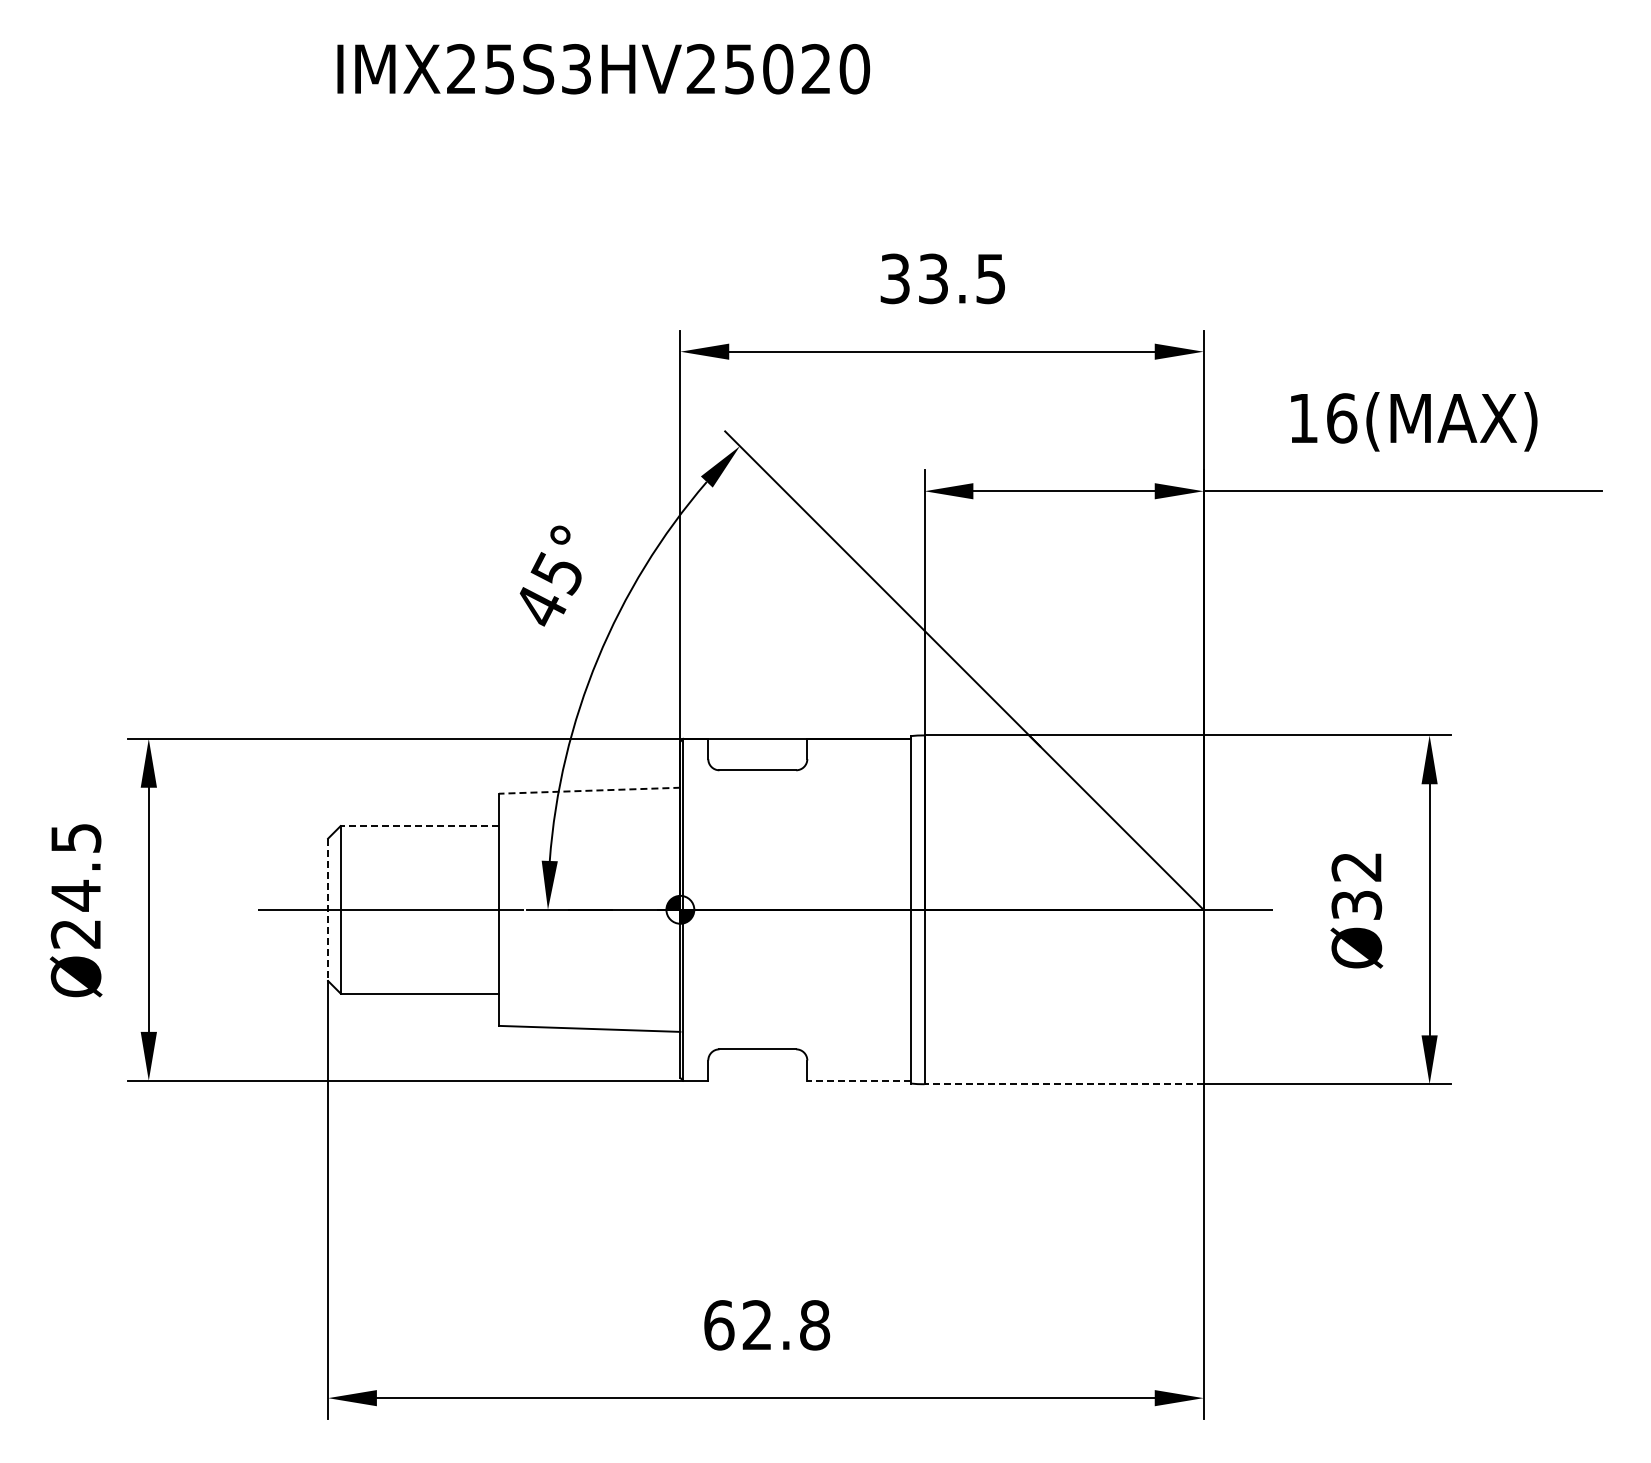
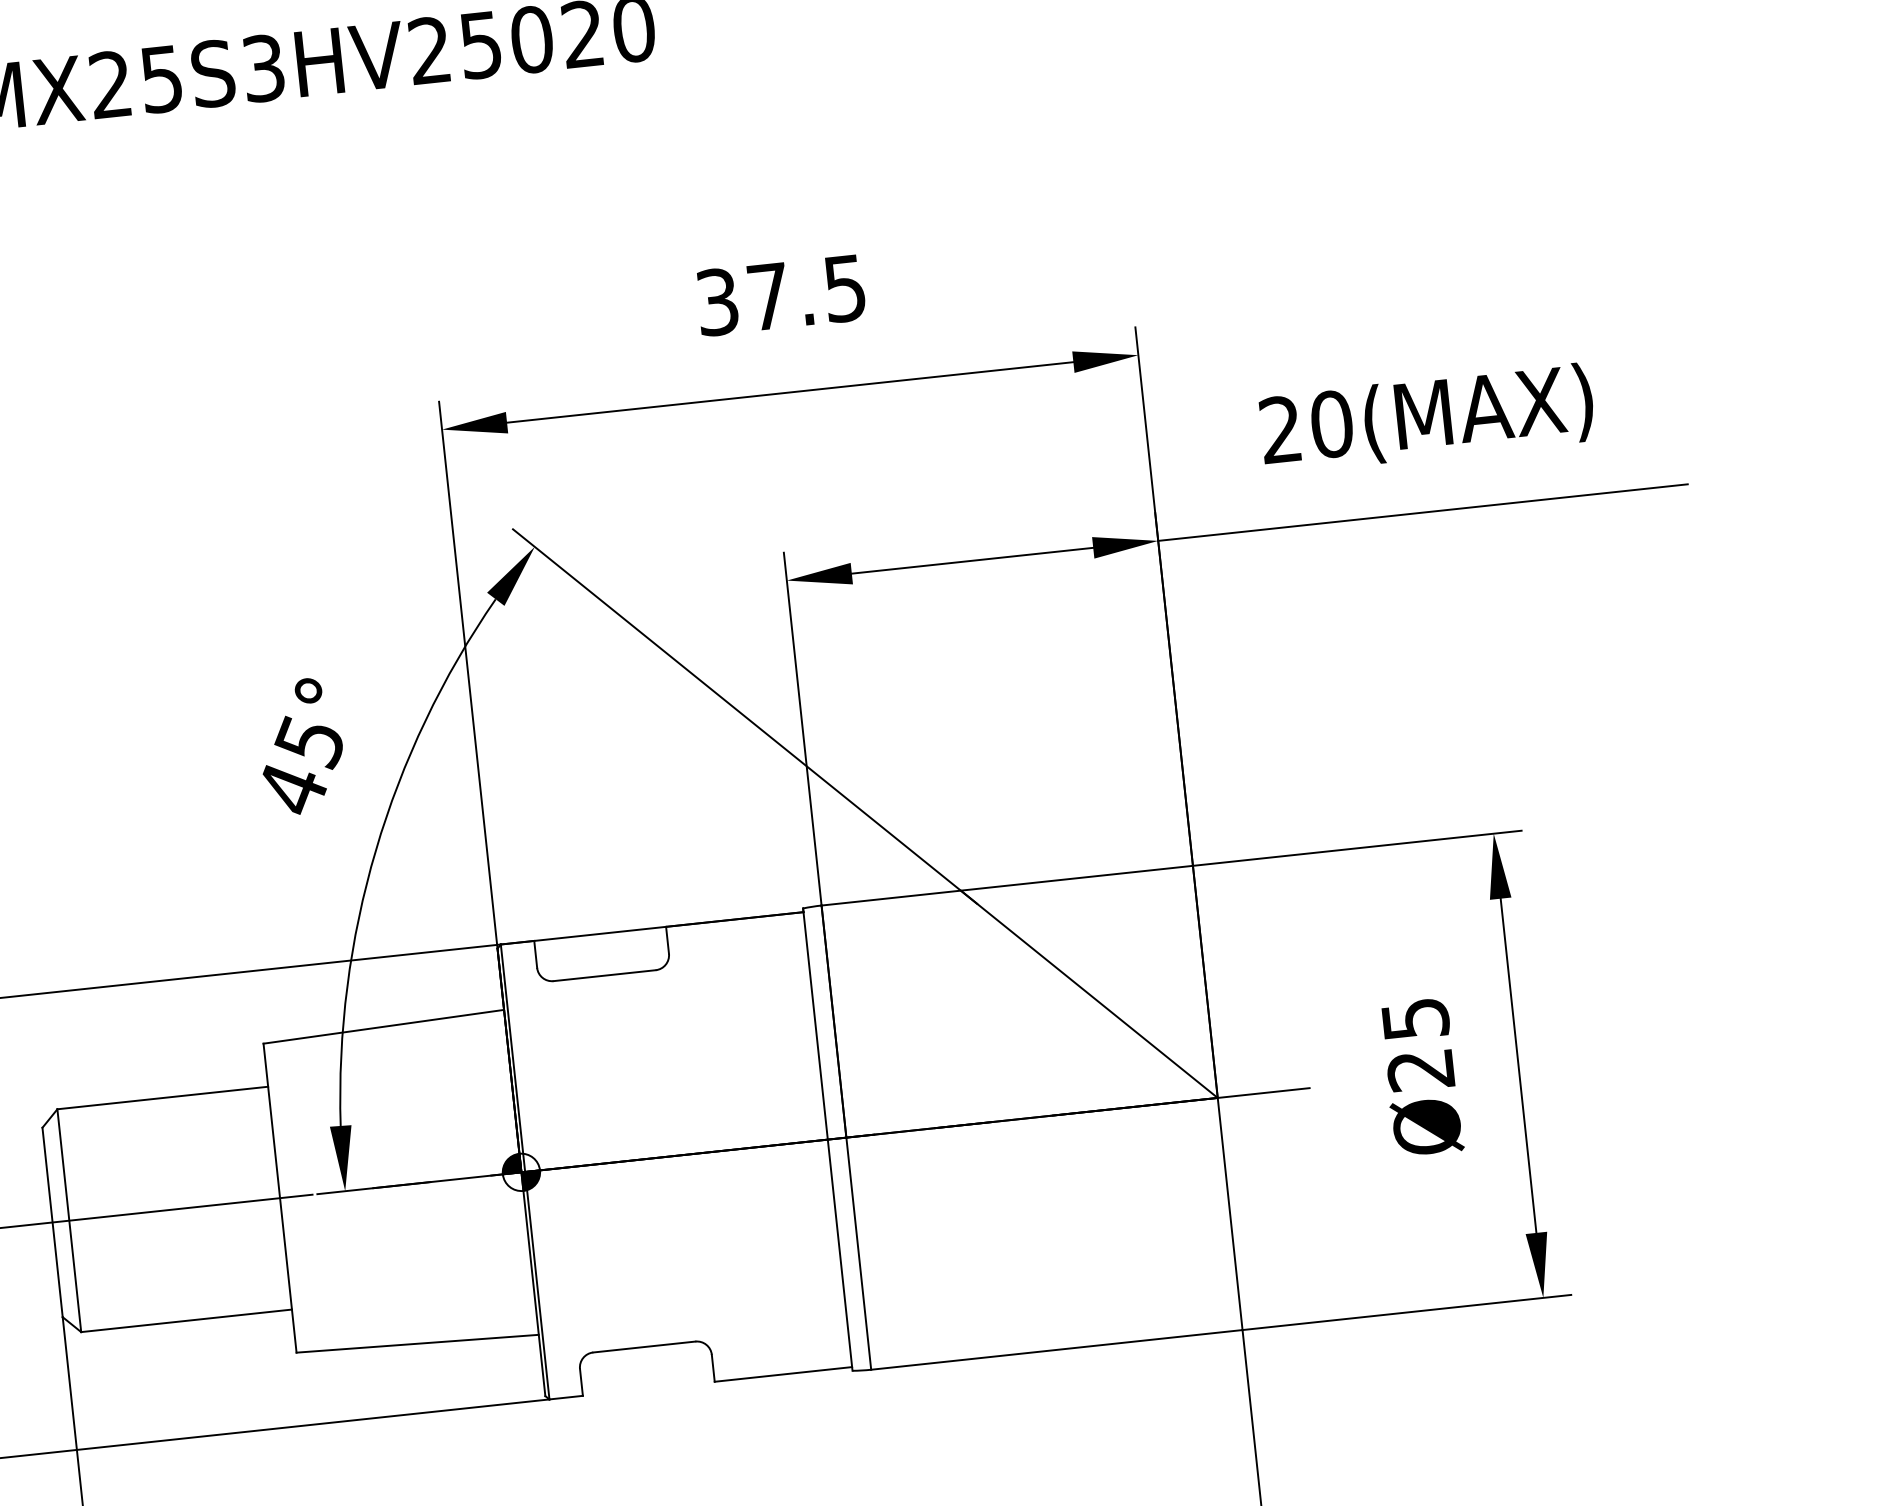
text: (933, 278) -> (768, 296), 33.5 -> 37.5
text: (1323, 418) -> (1307, 427), 16(MAX) -> 20(MAX)
line: (589, 790) -> (383, 1026), dashed -> solid
line: (419, 826) -> (162, 1098), dashed -> solid
text: (1356, 886) -> (1417, 1045), Ø32 -> Ø25
line: (328, 910) -> (53, 1223), dashed -> solid
line: (858, 1080) -> (782, 1374), dashed -> solid
line: (1064, 1084) -> (1057, 1350), dashed -> solid

